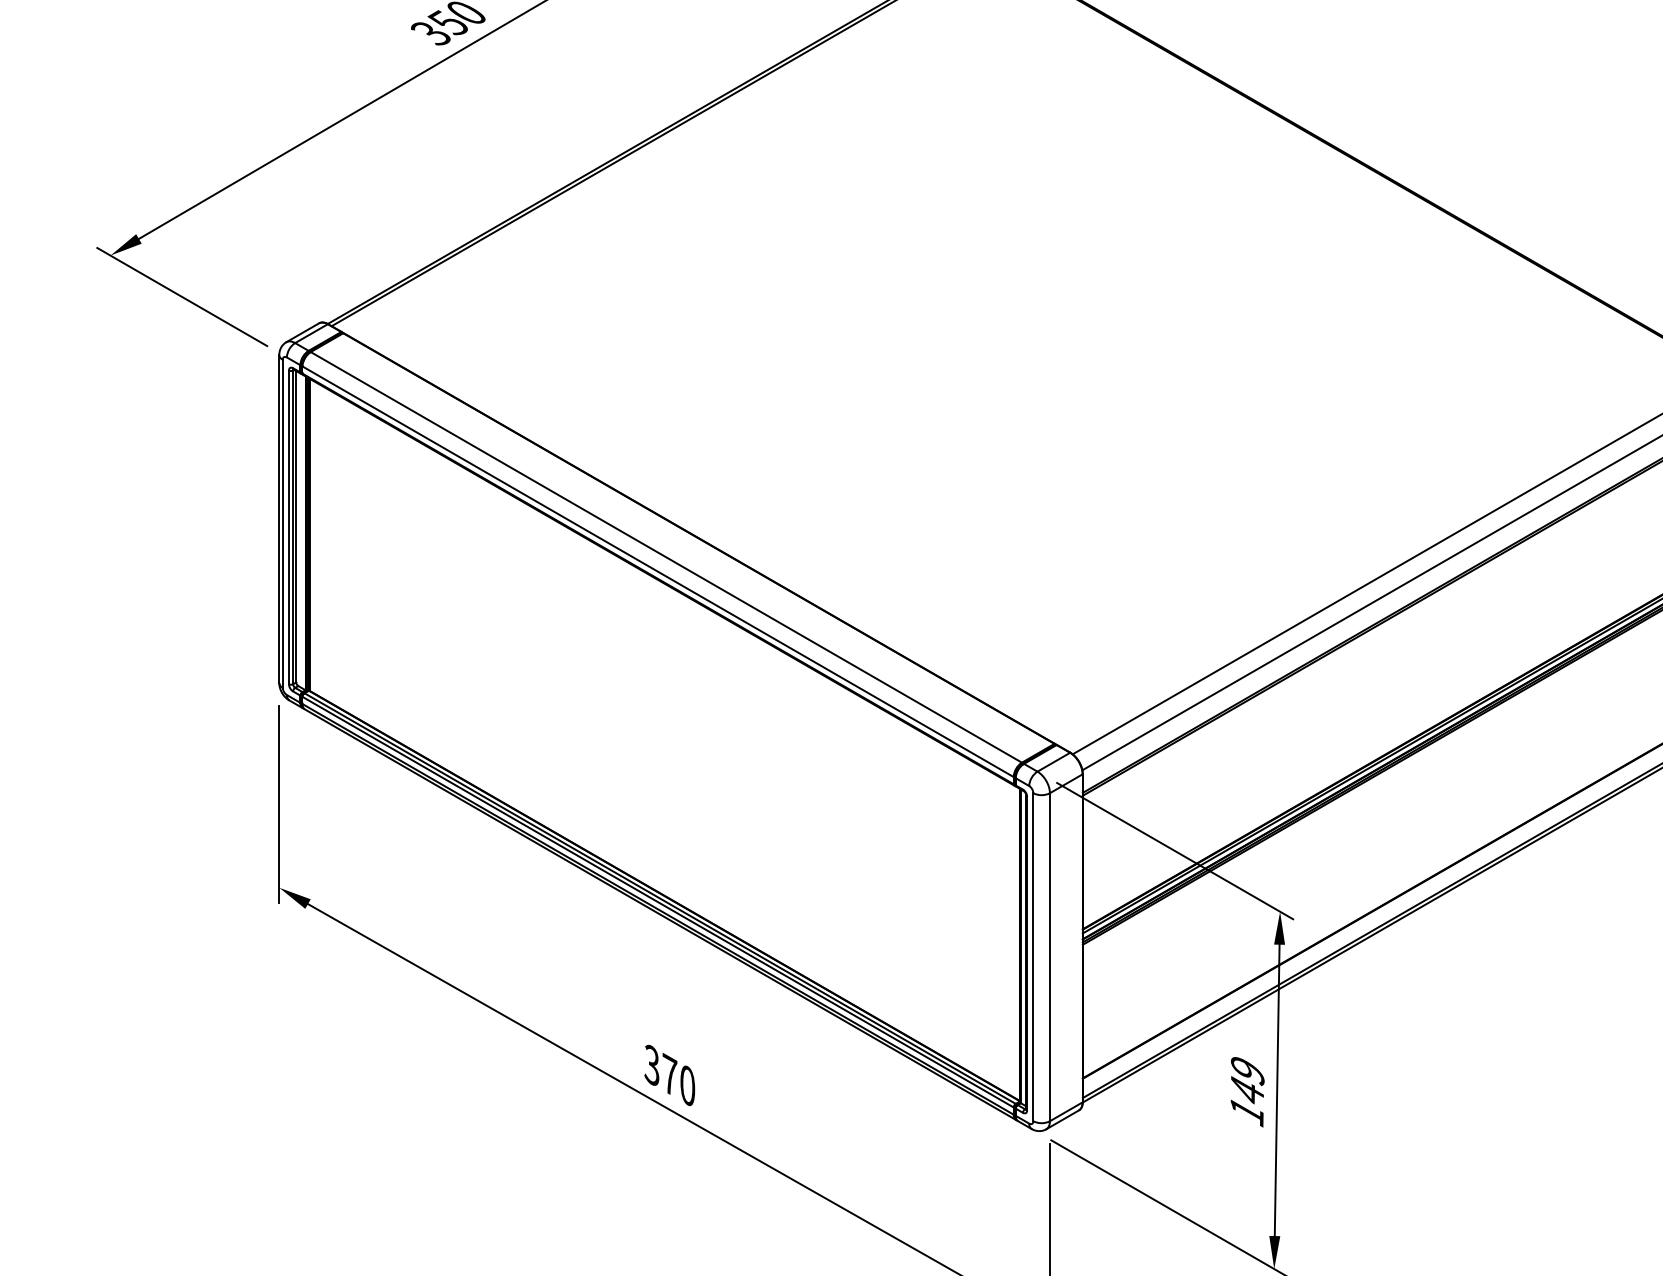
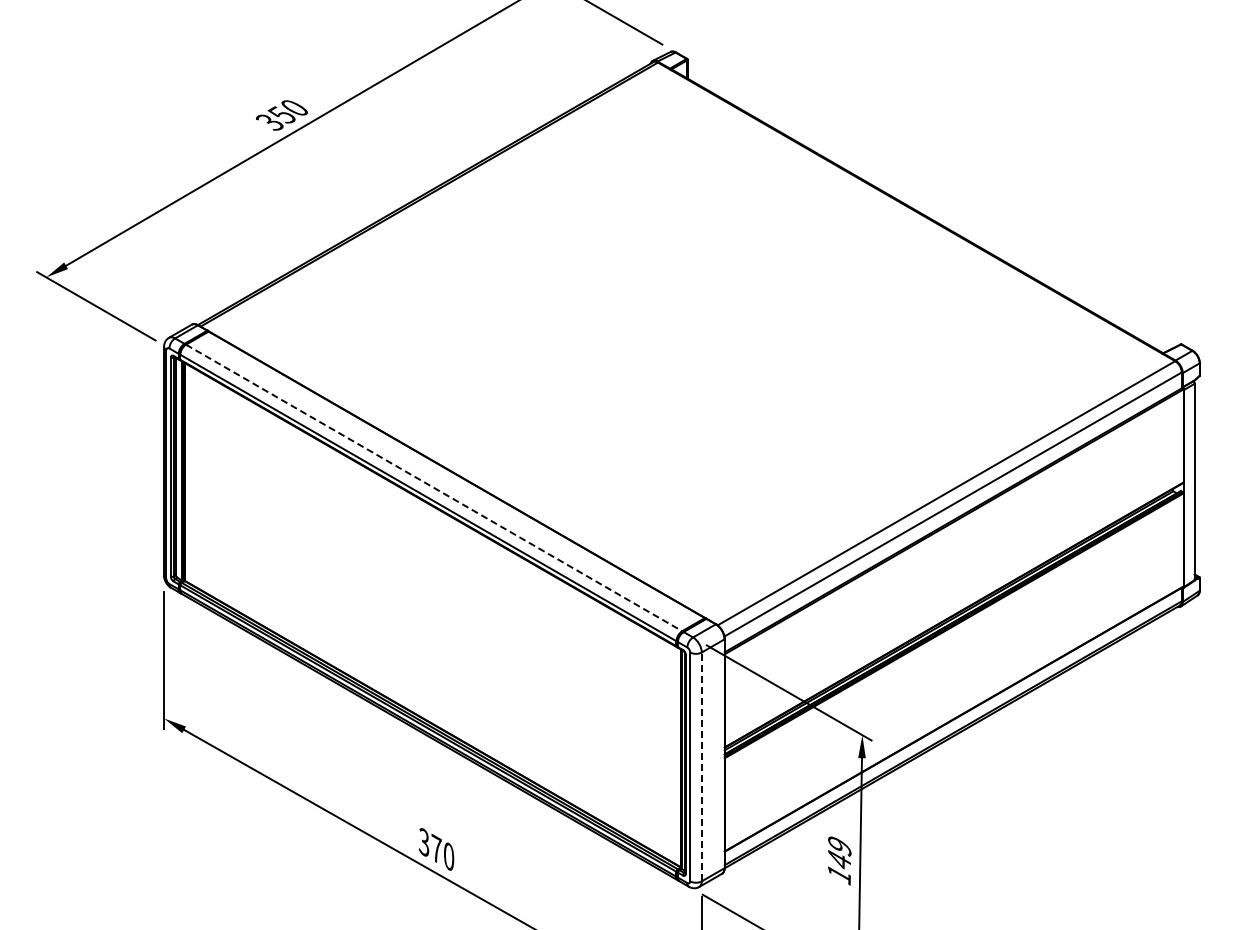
line: (666, 556) -> (434, 487), solid -> dashed
line: (1049, 956) -> (701, 766), solid -> dashed

